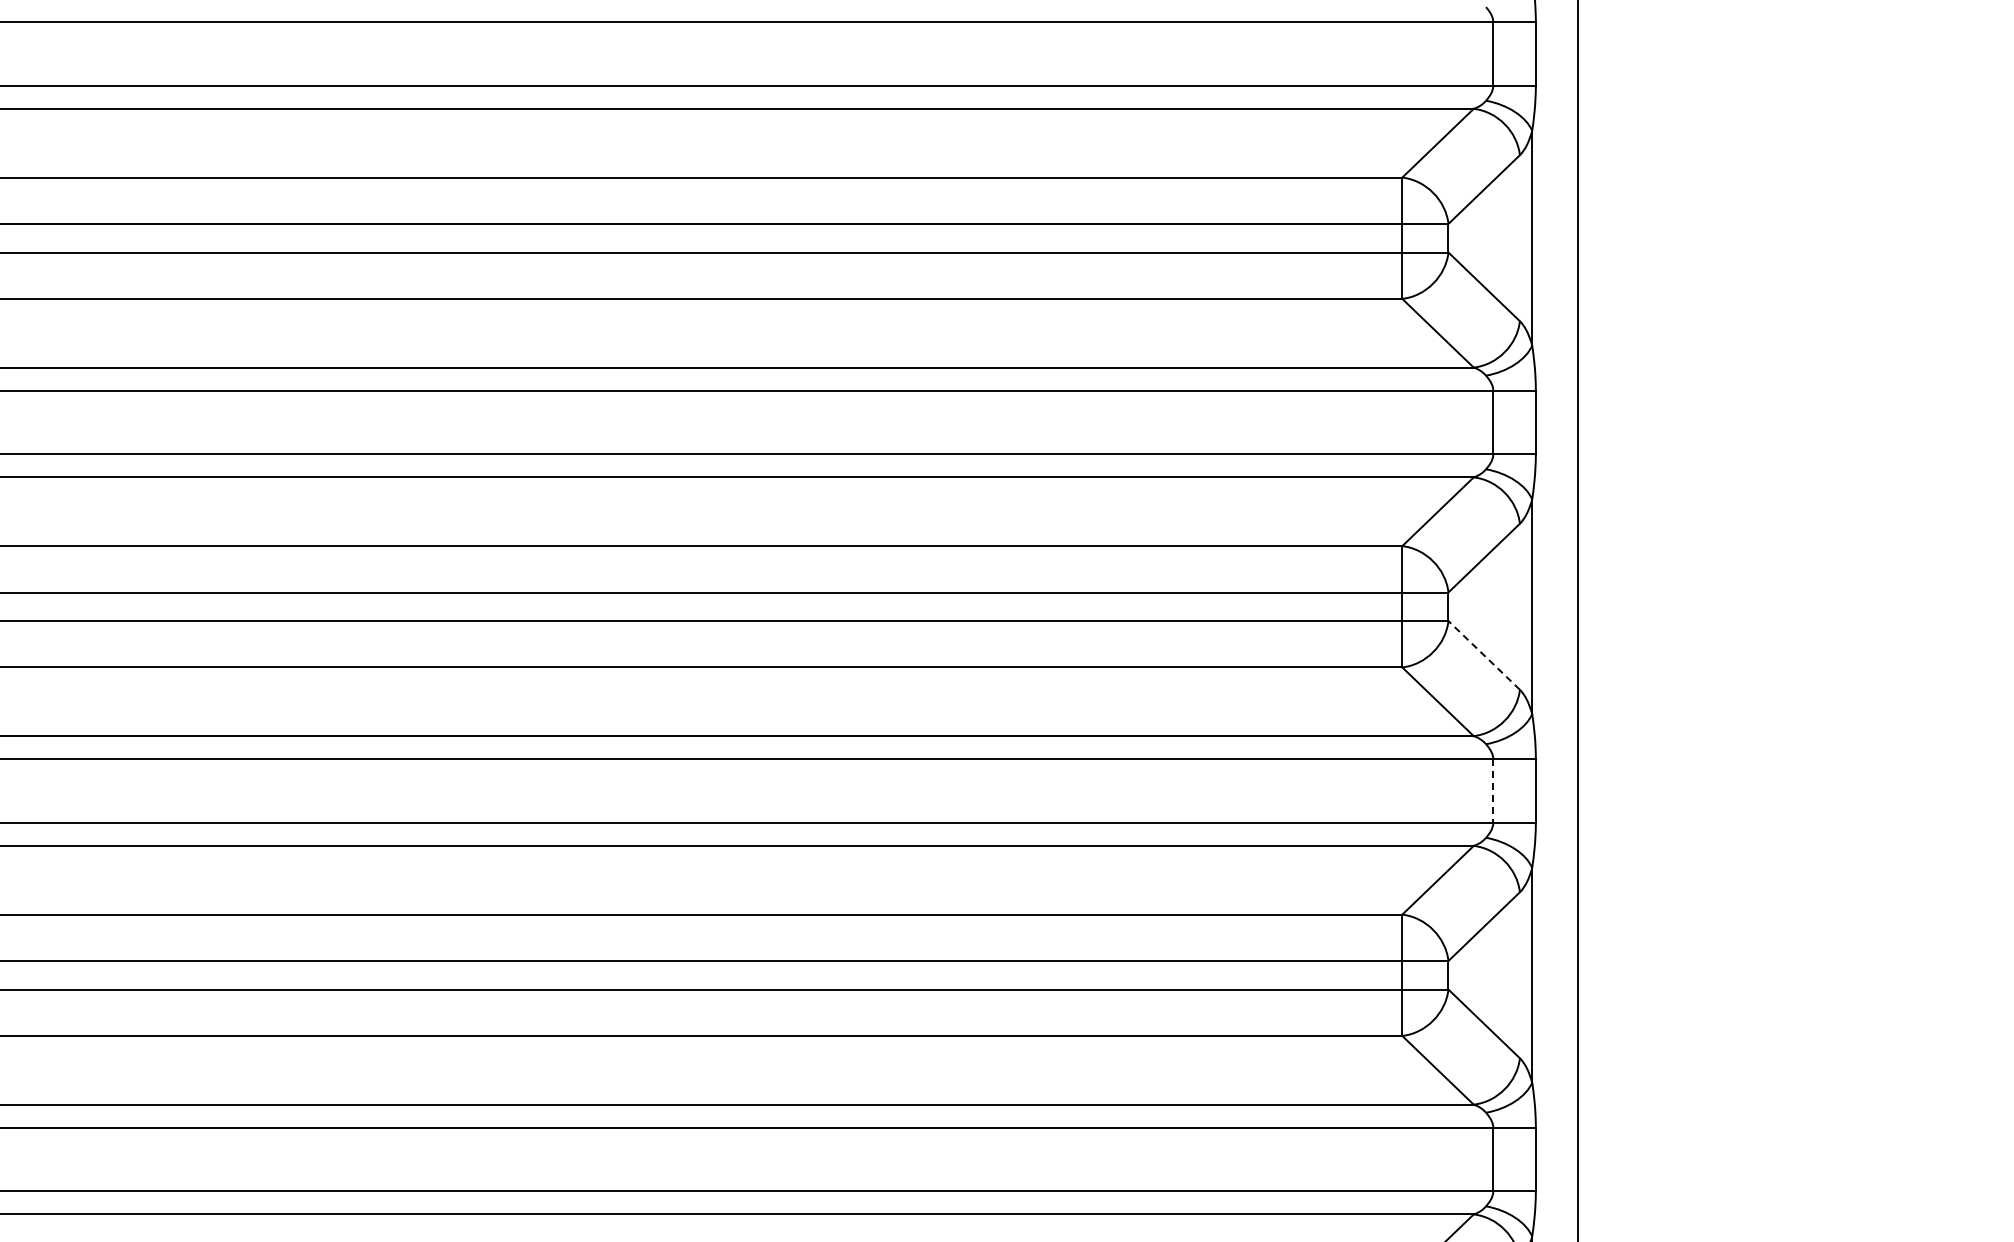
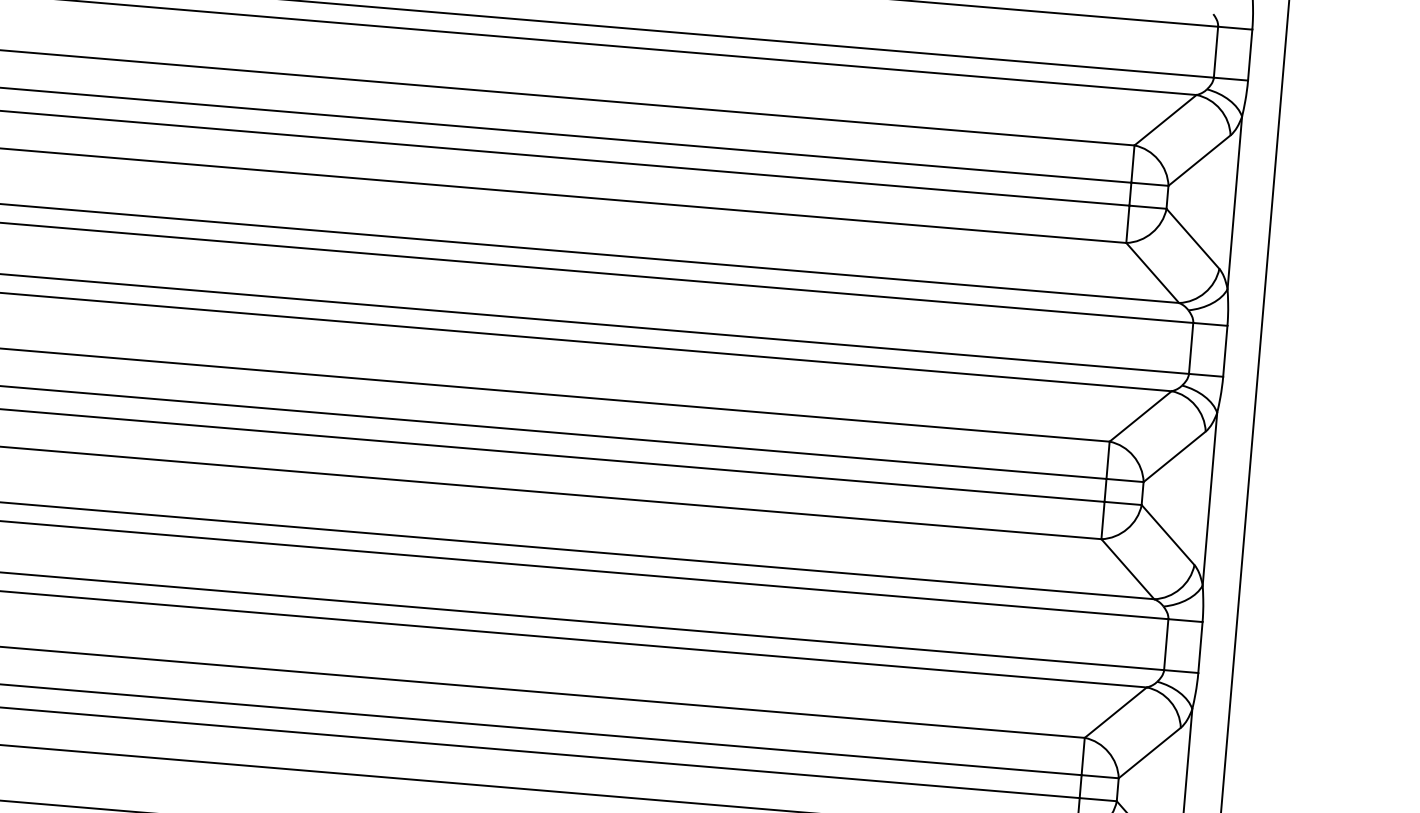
line: (1484, 655) -> (1168, 535), dashed -> solid
line: (1493, 791) -> (1166, 645), dashed -> solid

